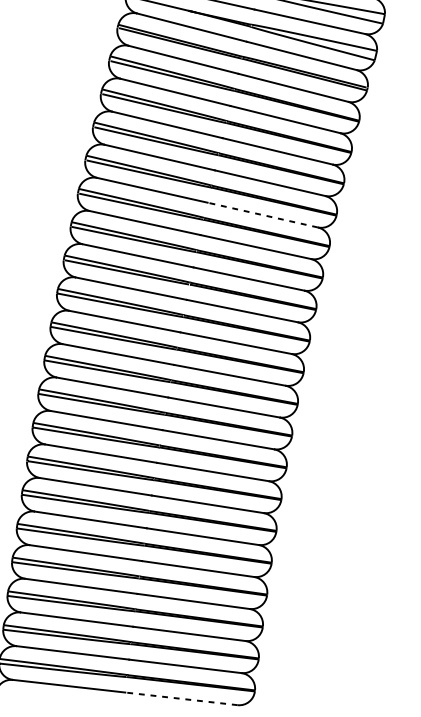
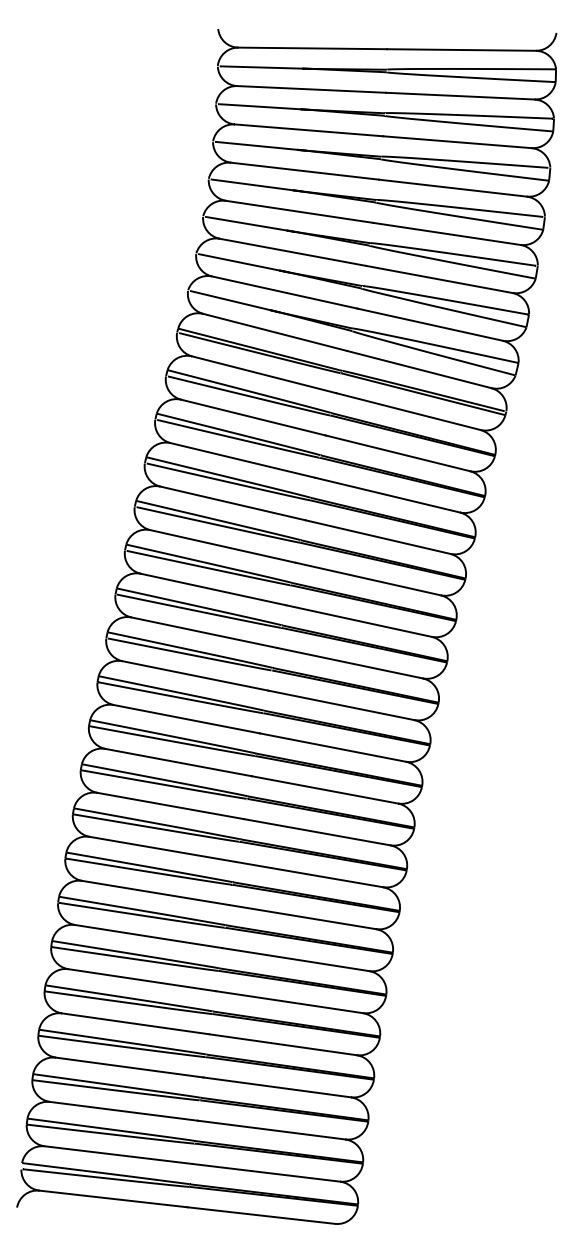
line: (262, 214) -> (367, 578), dashed -> solid
line: (180, 698) -> (260, 1215), dashed -> solid

